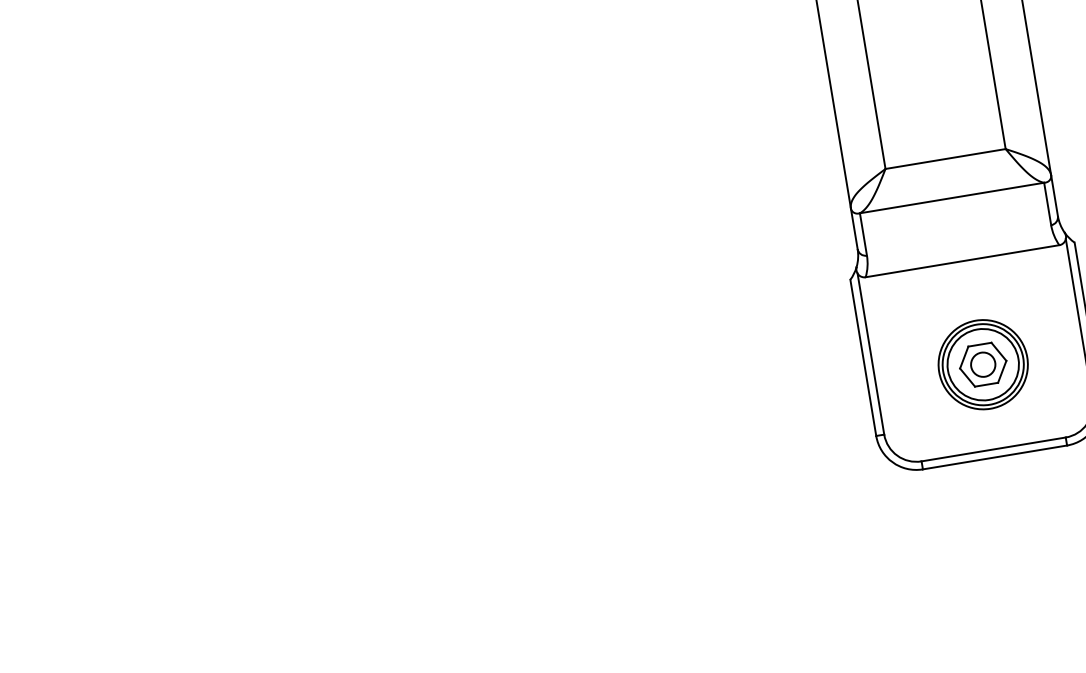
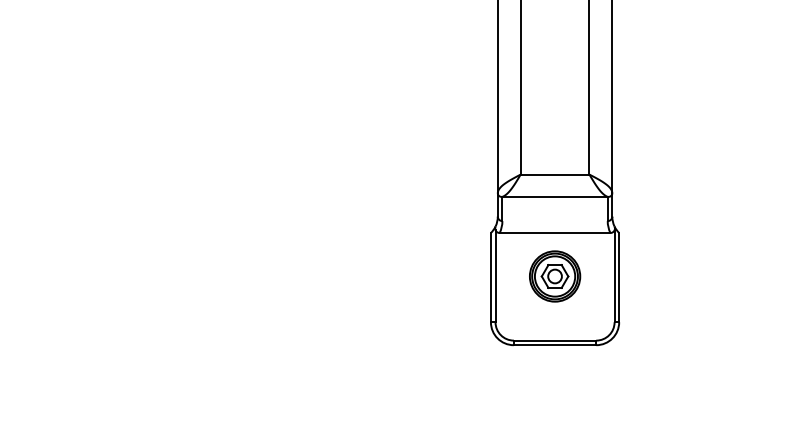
part: (983, 364) -> (555, 276), moved

